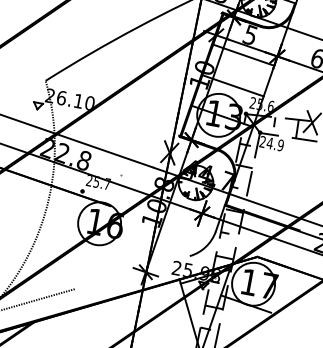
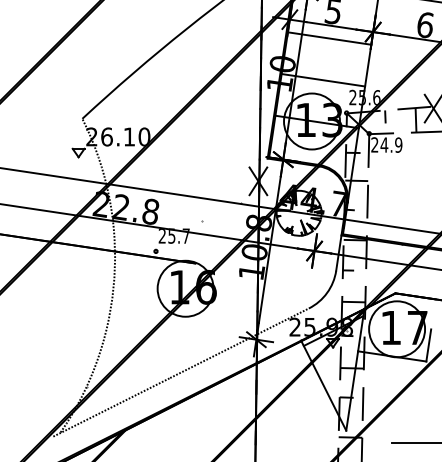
line: (132, 272) -> (239, 343), added
line: (274, 300) -> (428, 345), added

